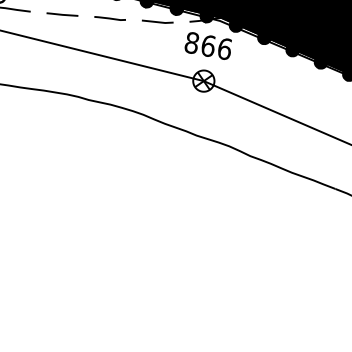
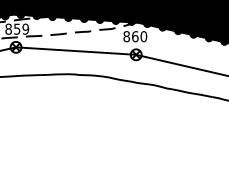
text: (224, 48) -> (143, 36), 866 -> 860

